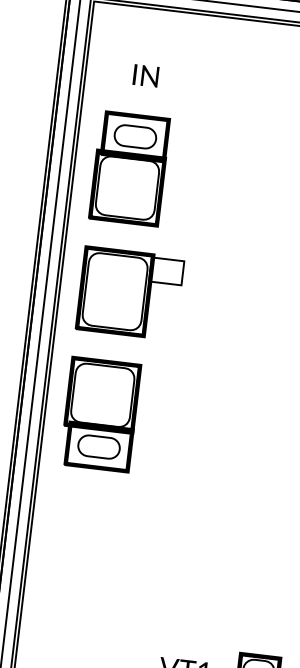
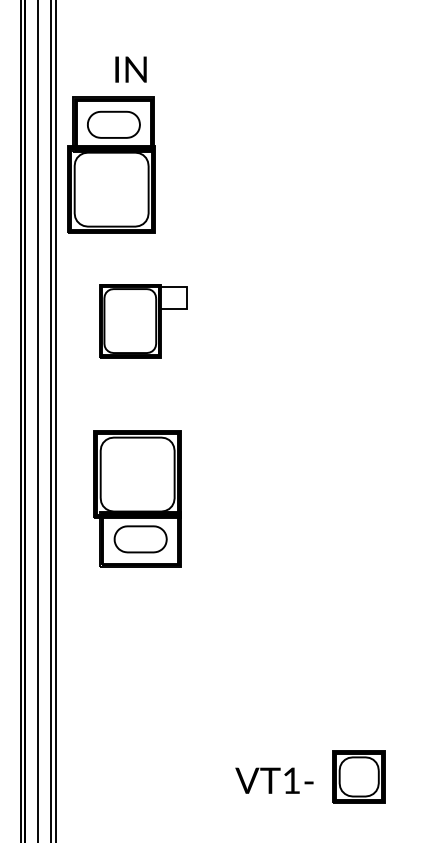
text: (145, 75) -> (130, 69), moved
part: (129, 168) -> (111, 164), moved
part: (130, 293) -> (143, 320), size x0.7
part: (100, 414) -> (137, 498), moved

